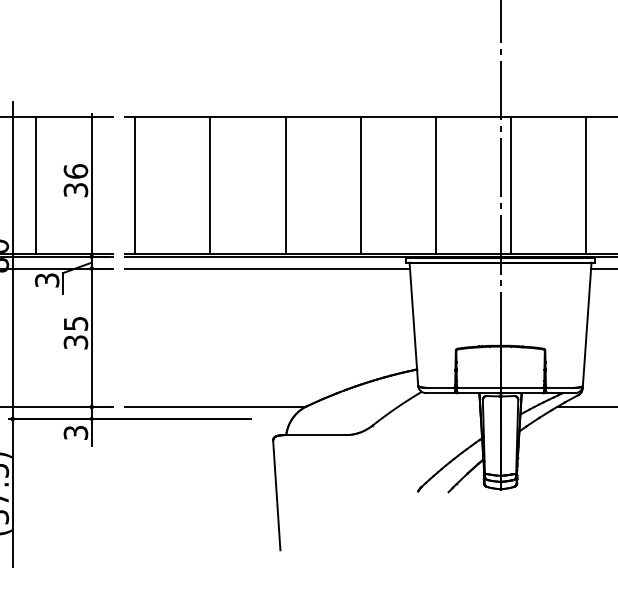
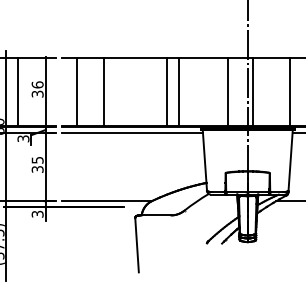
line: (136, 184) -> (77, 91), moved
line: (285, 184) -> (167, 91), moved
line: (435, 184) -> (227, 91), moved

